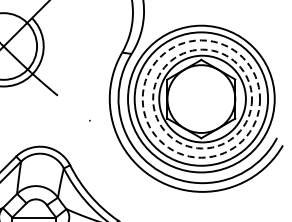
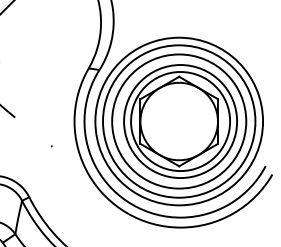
circle: (201, 98) -> (179, 120), dashed -> solid
circle: (202, 98) -> (180, 120), dashed -> solid

